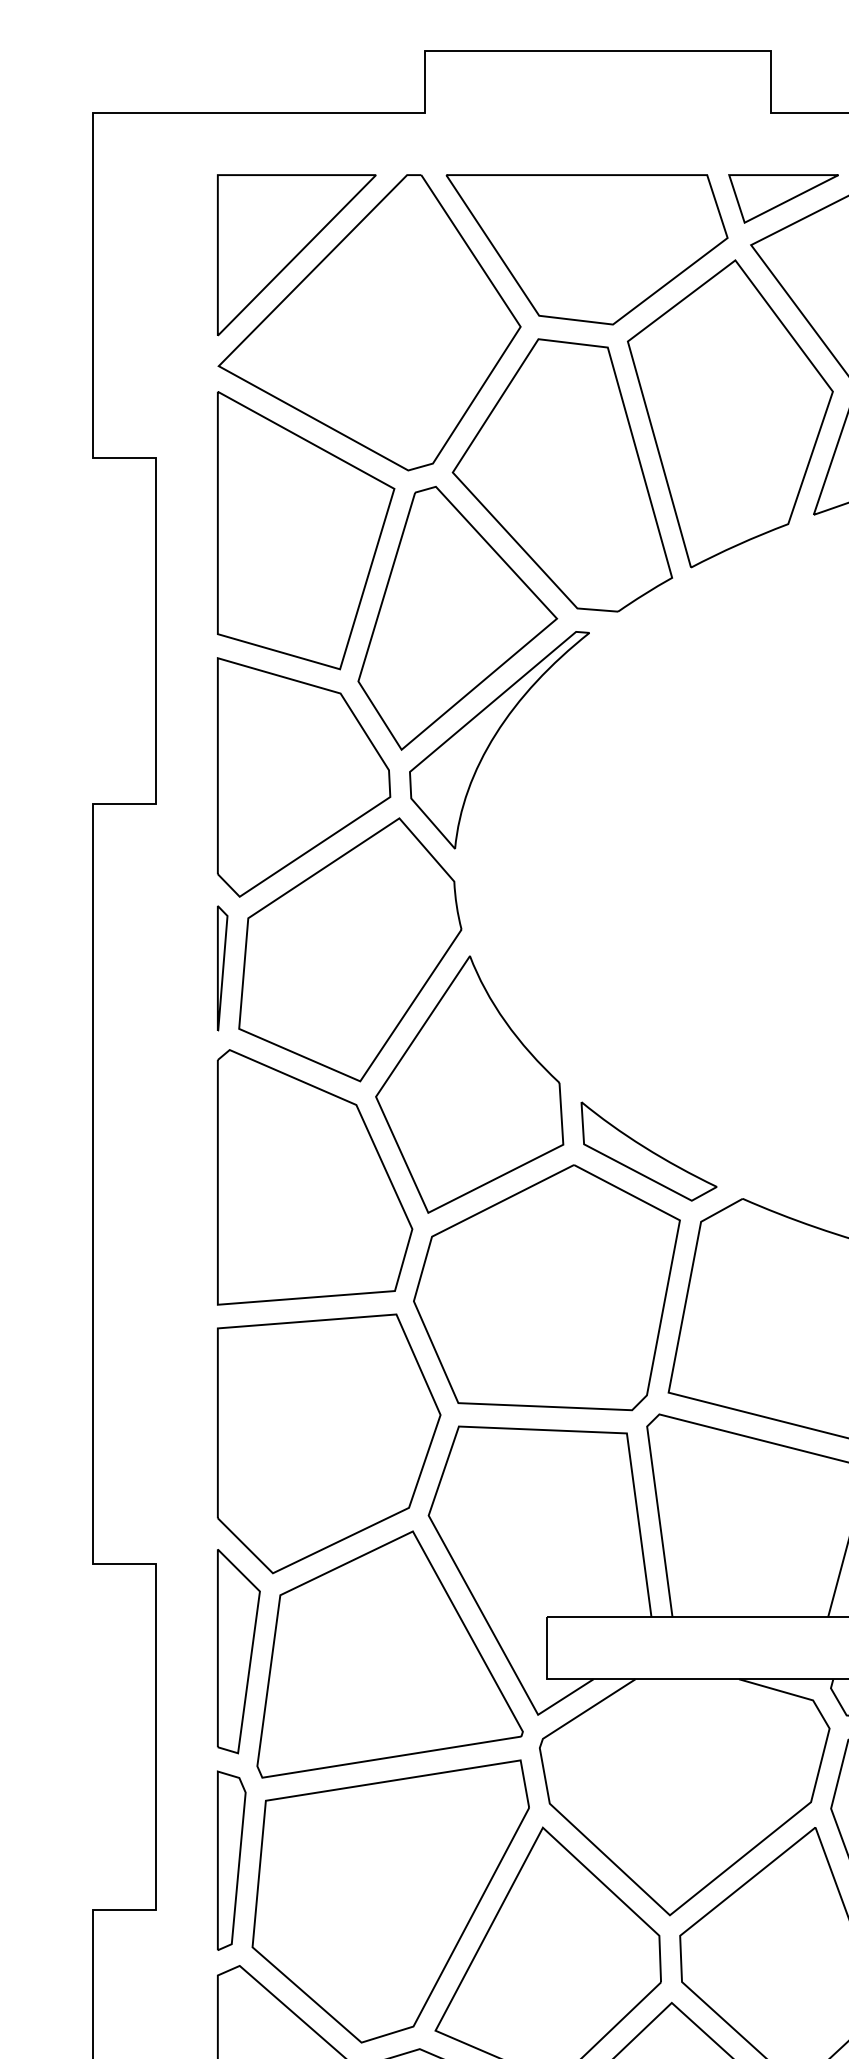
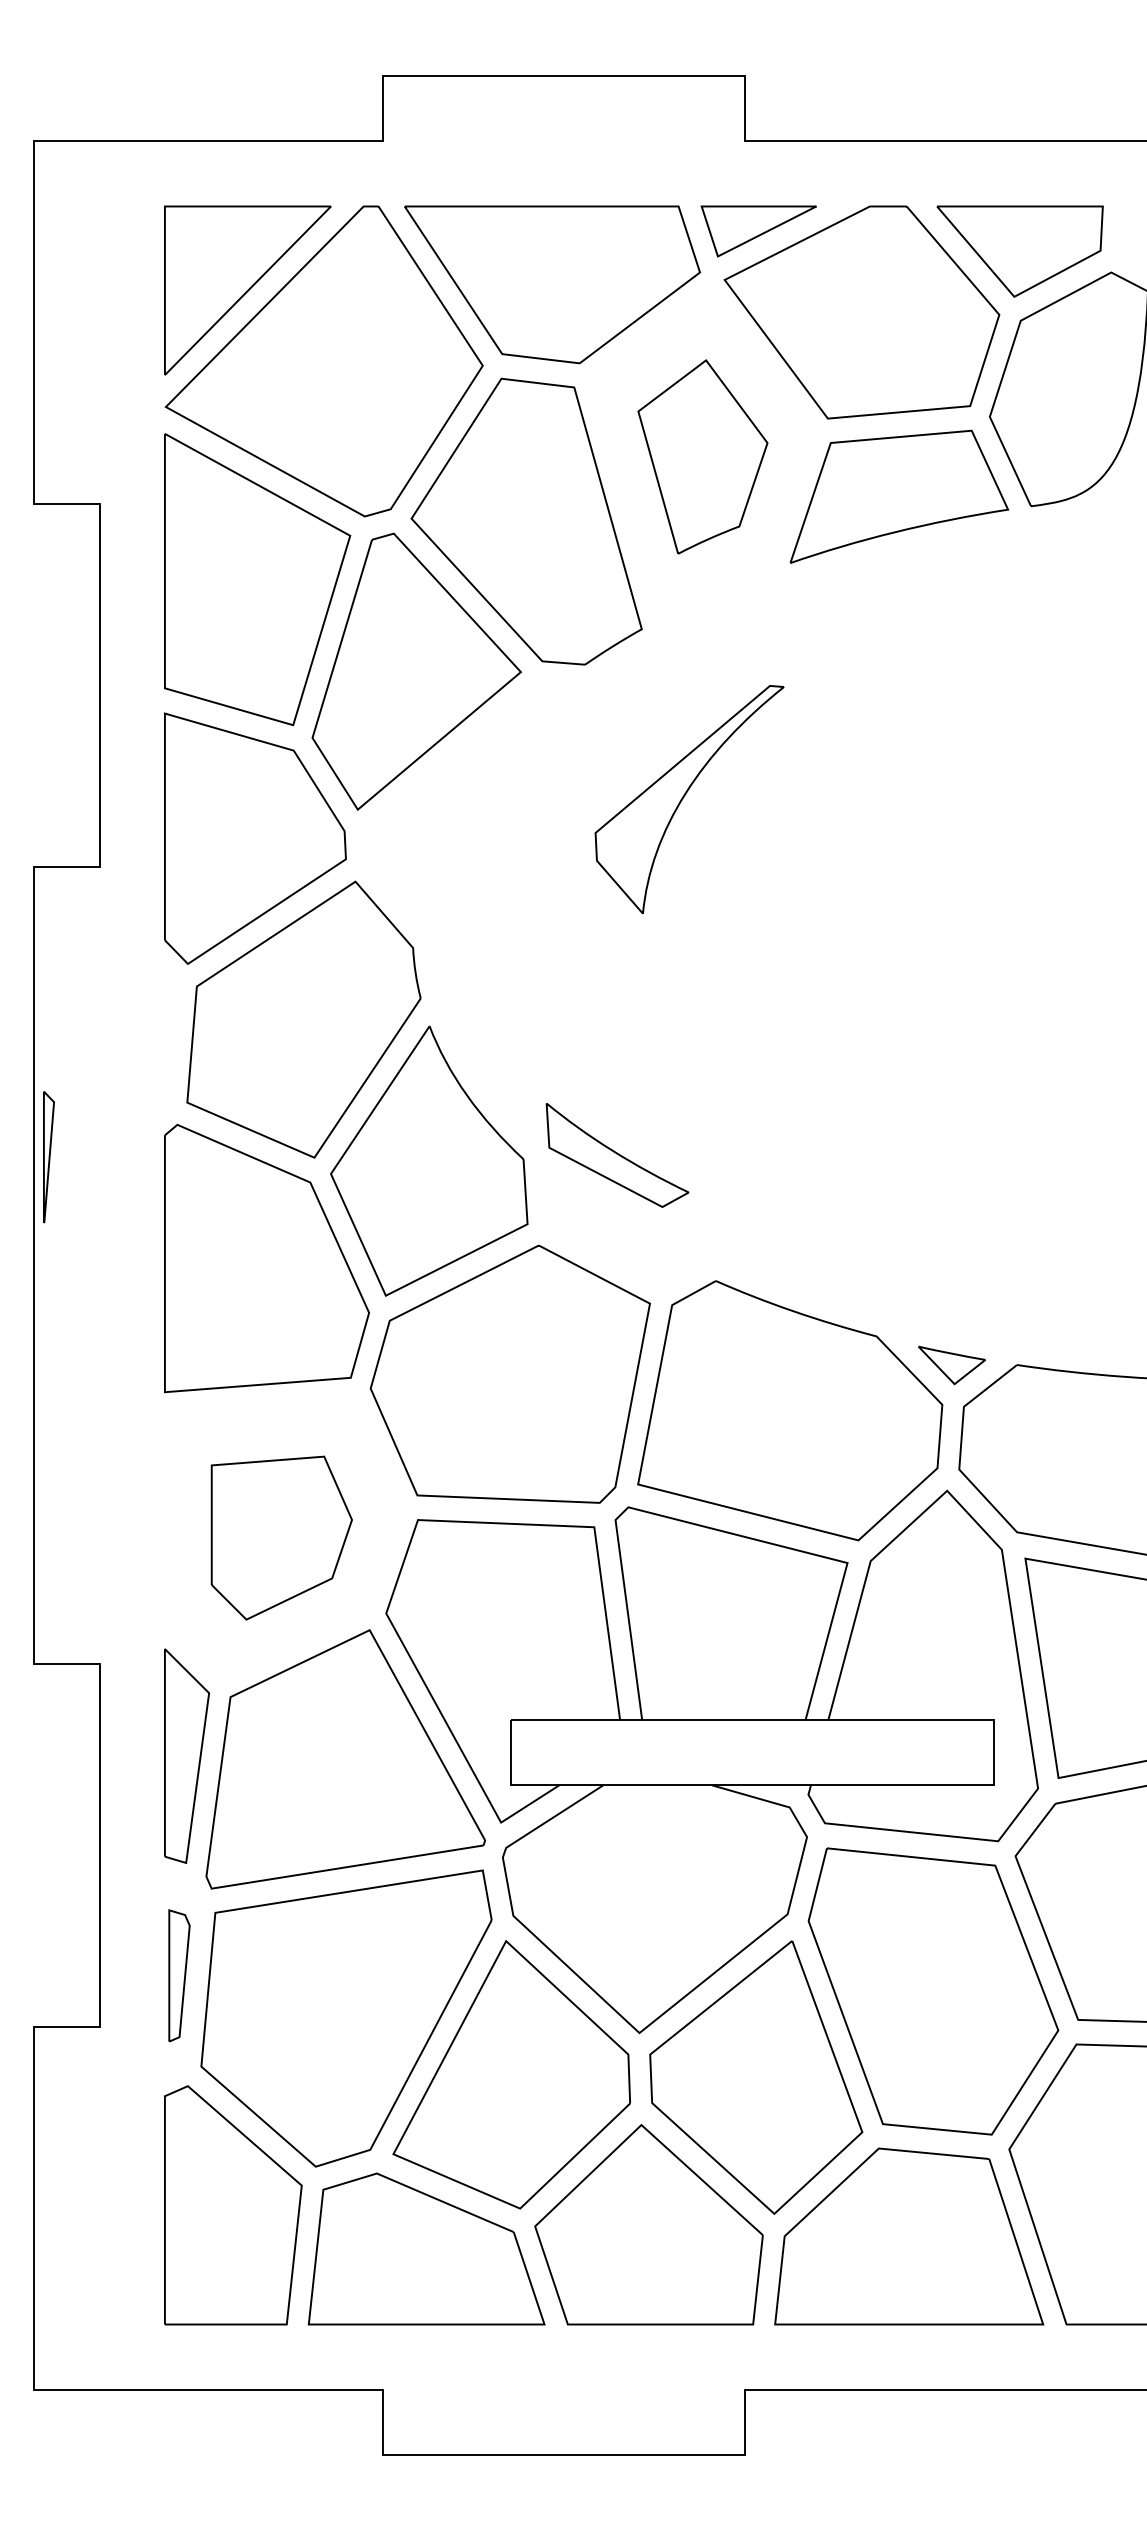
part: (729, 413) -> (702, 456), size x0.6
part: (499, 740) -> (689, 799), moved
part: (222, 968) -> (48, 1157), moved
part: (649, 1151) -> (617, 1155), moved
part: (328, 1443) -> (281, 1537), size x0.6
part: (231, 1860) -> (179, 1975), size x0.7

